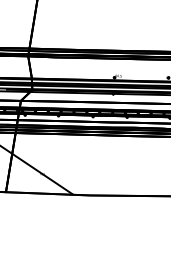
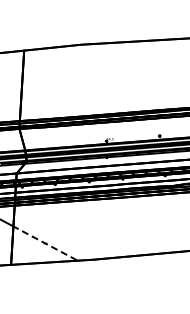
line: (42, 174) -> (45, 243), solid -> dashed

